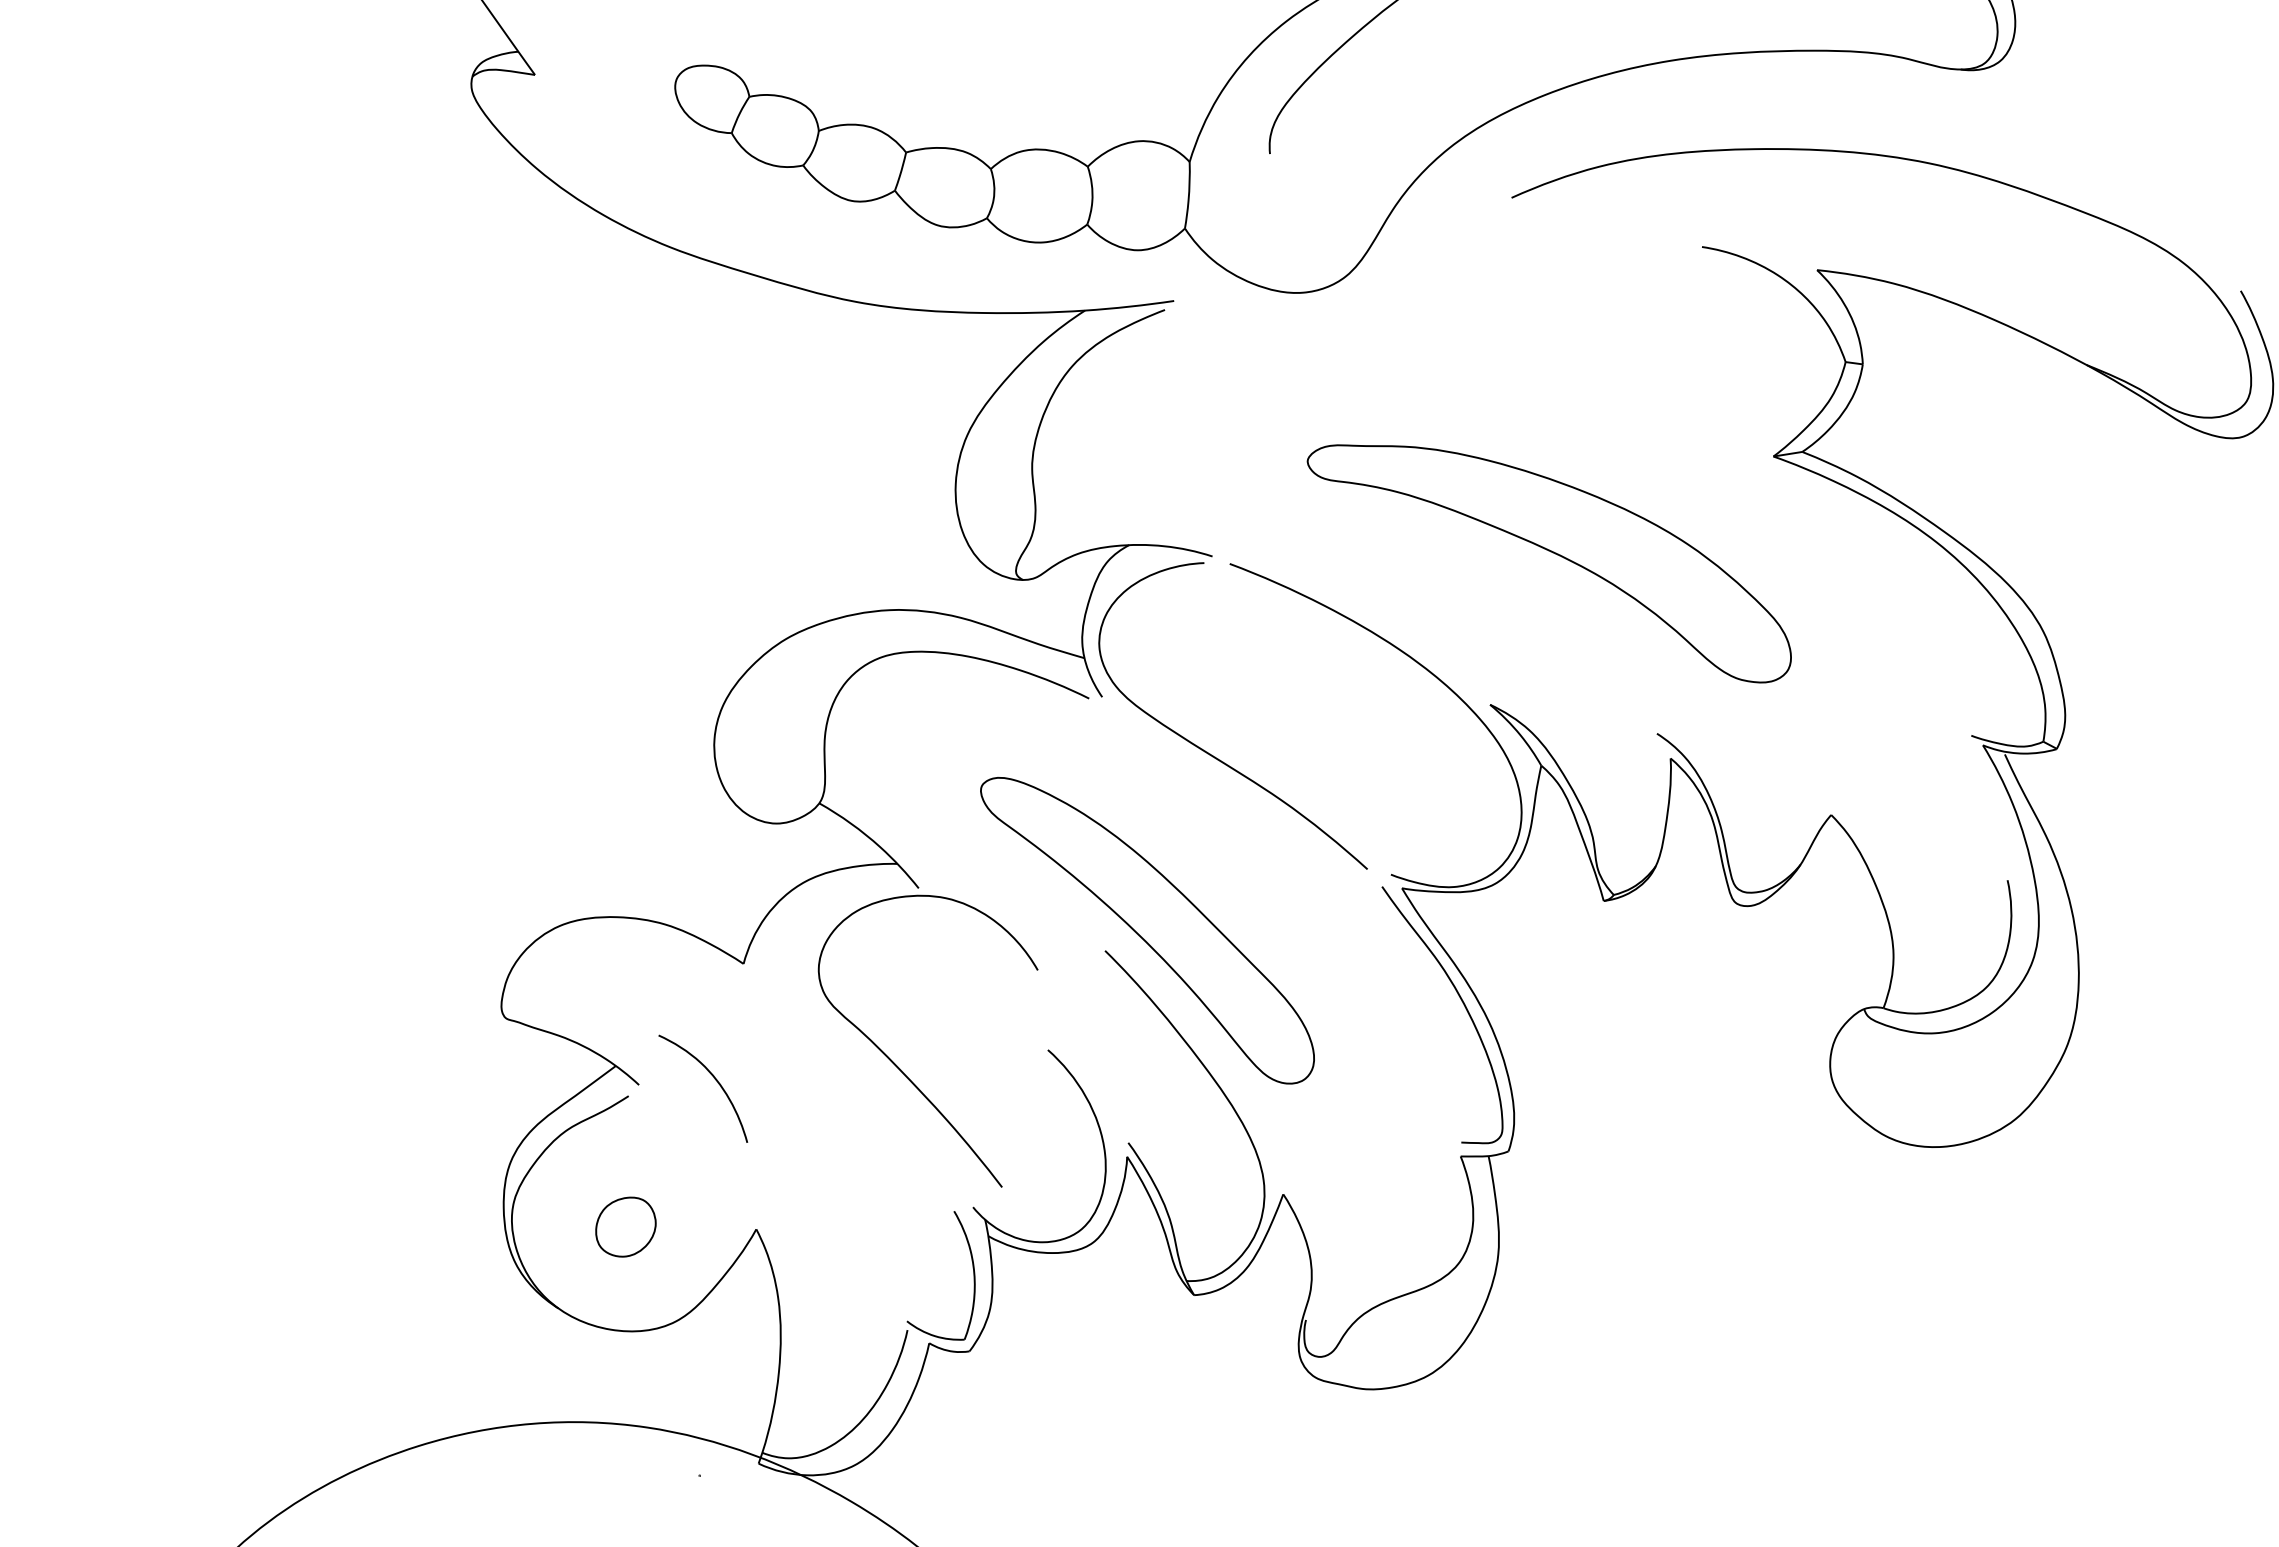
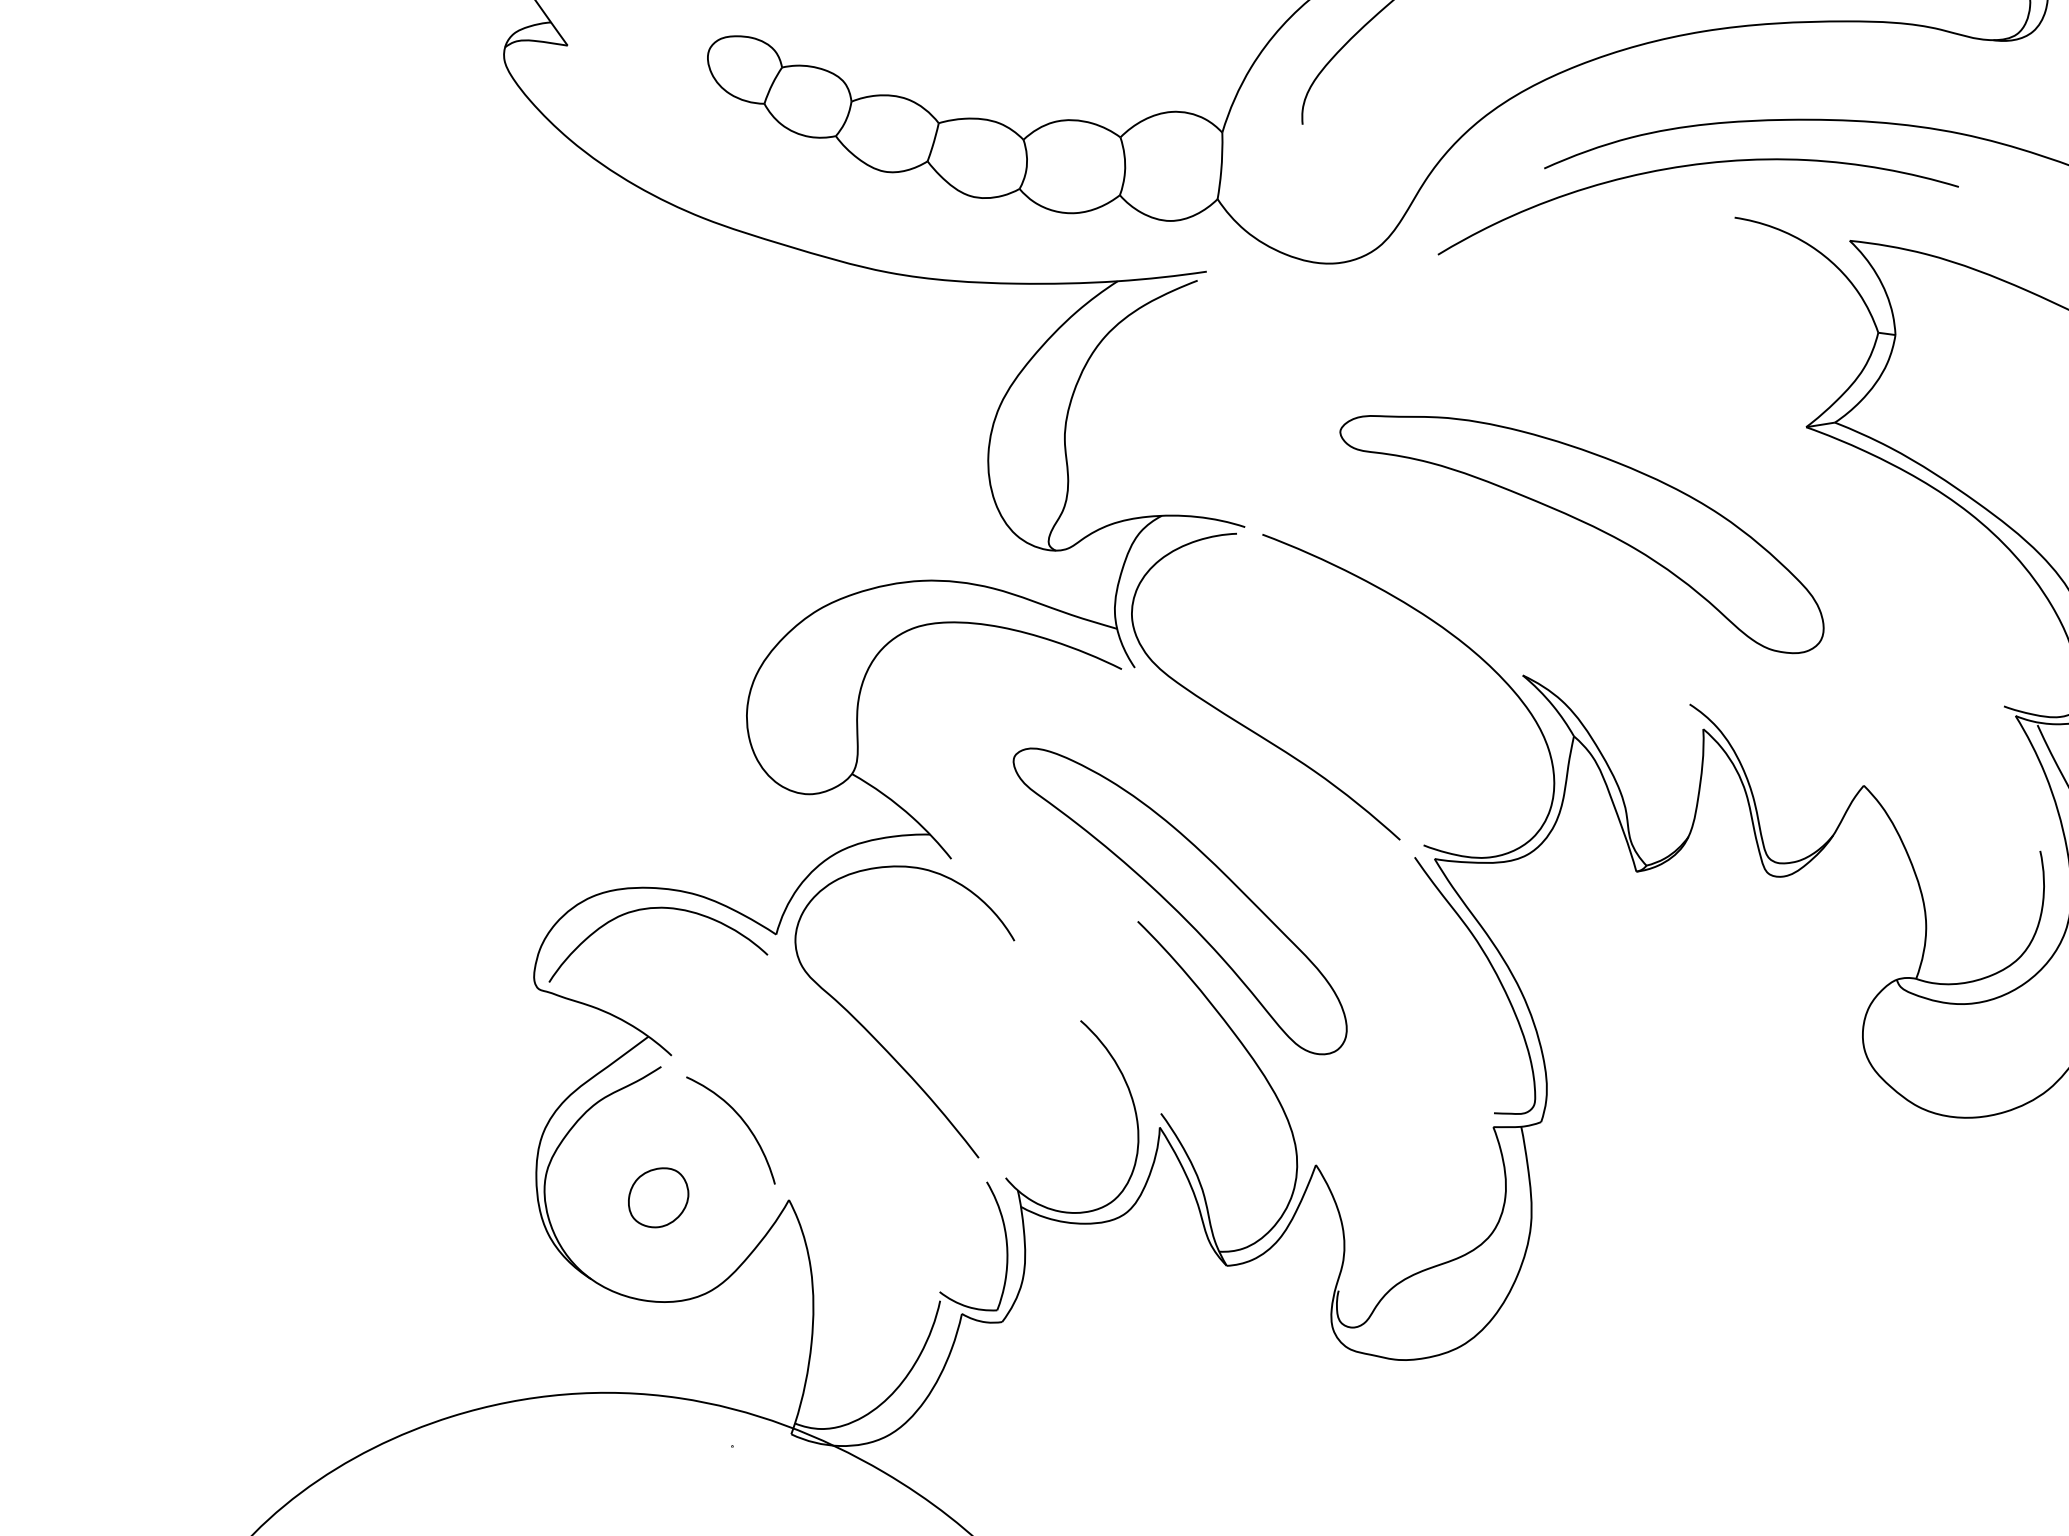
curve: (1660, 195) -> (1693, 166), added
curve: (624, 938) -> (657, 909), added
curve: (899, 1067) -> (876, 1038), moved
curve: (714, 1079) -> (742, 1121), moved

